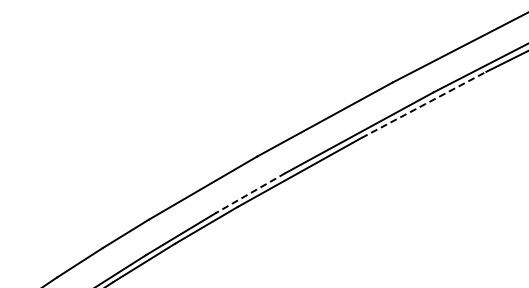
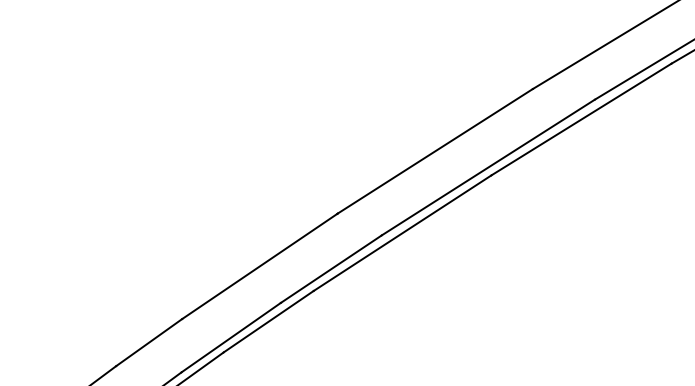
line: (423, 104) -> (580, 118), dashed -> solid
line: (250, 193) -> (331, 269), dashed -> solid

